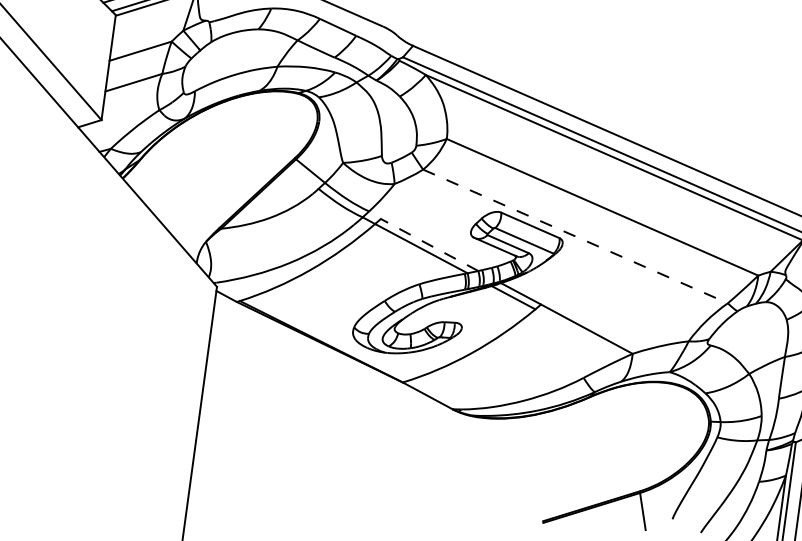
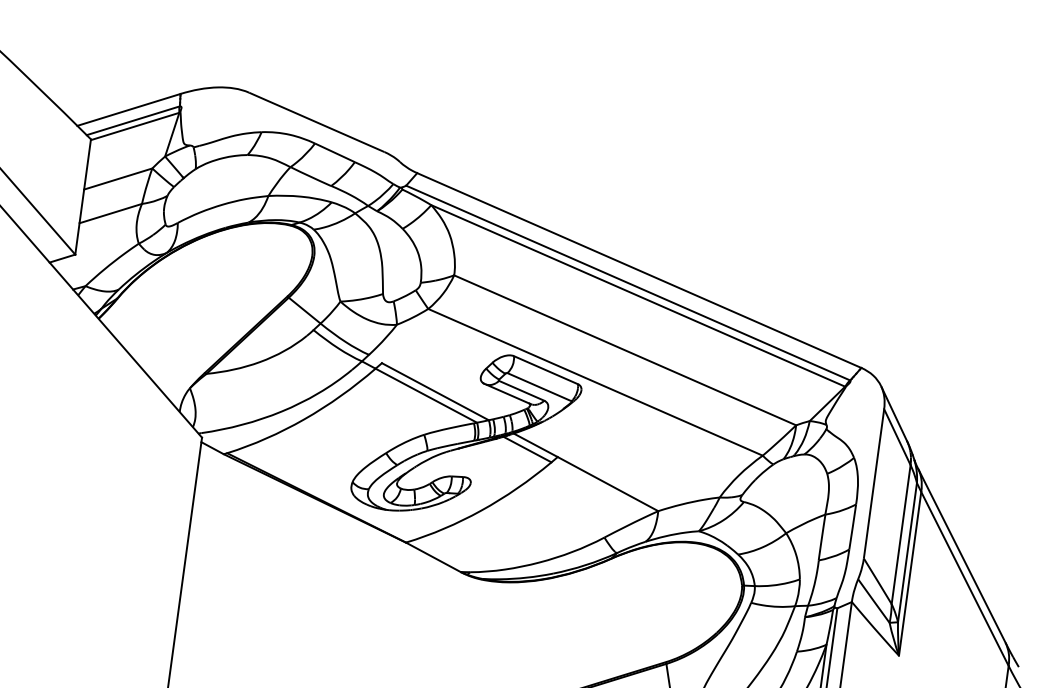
line: (575, 236) -> (595, 382), dashed -> solid
line: (429, 244) -> (435, 391), dashed -> solid

